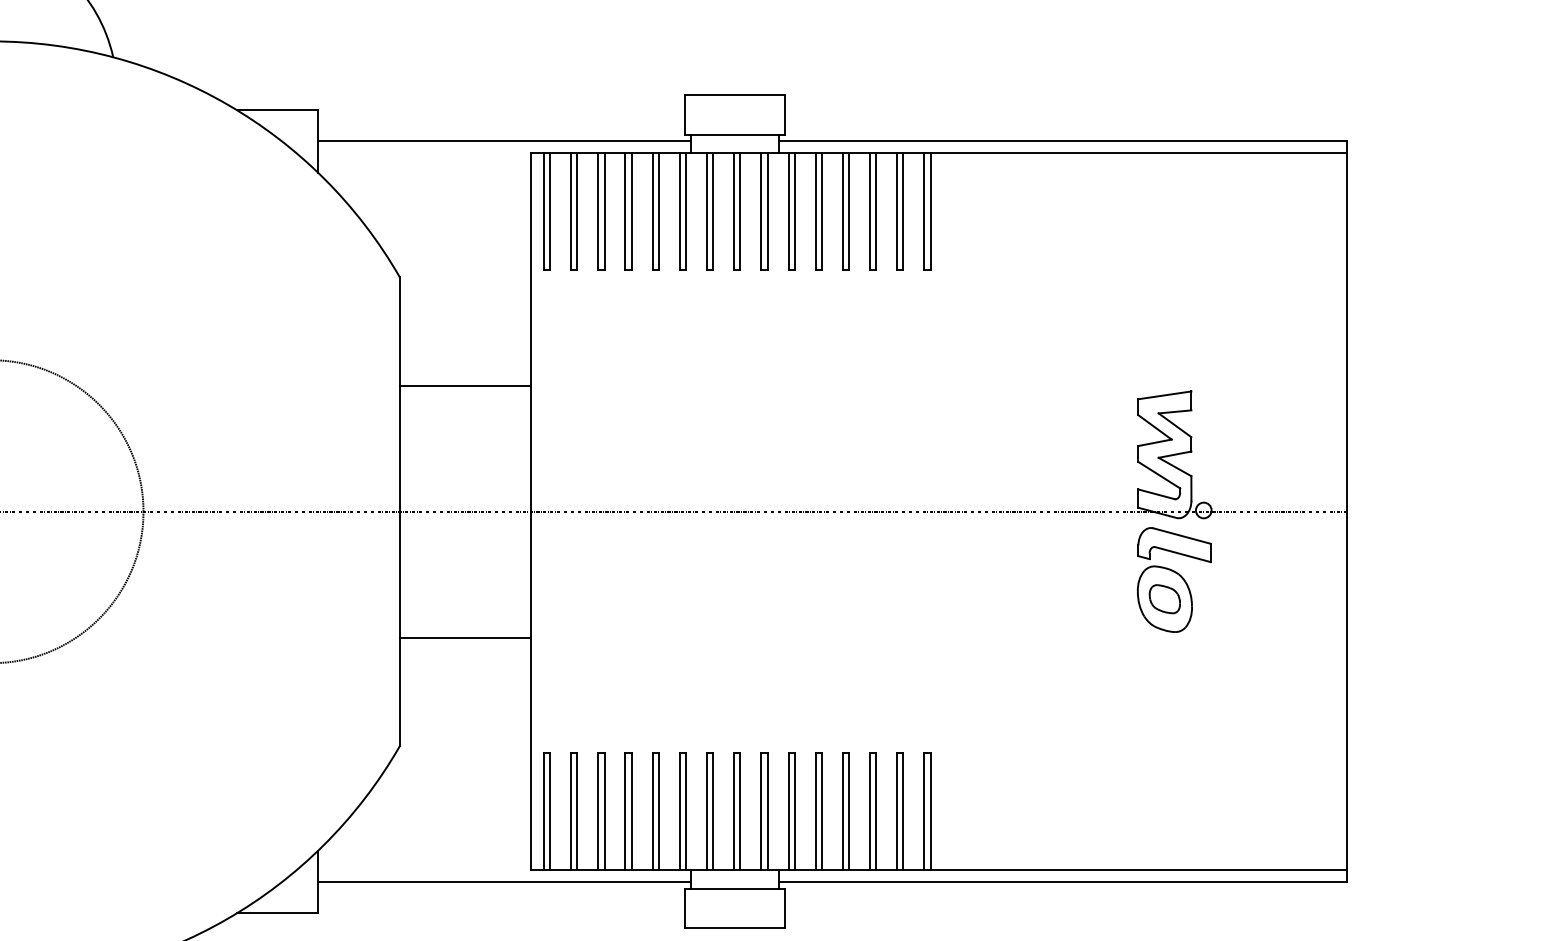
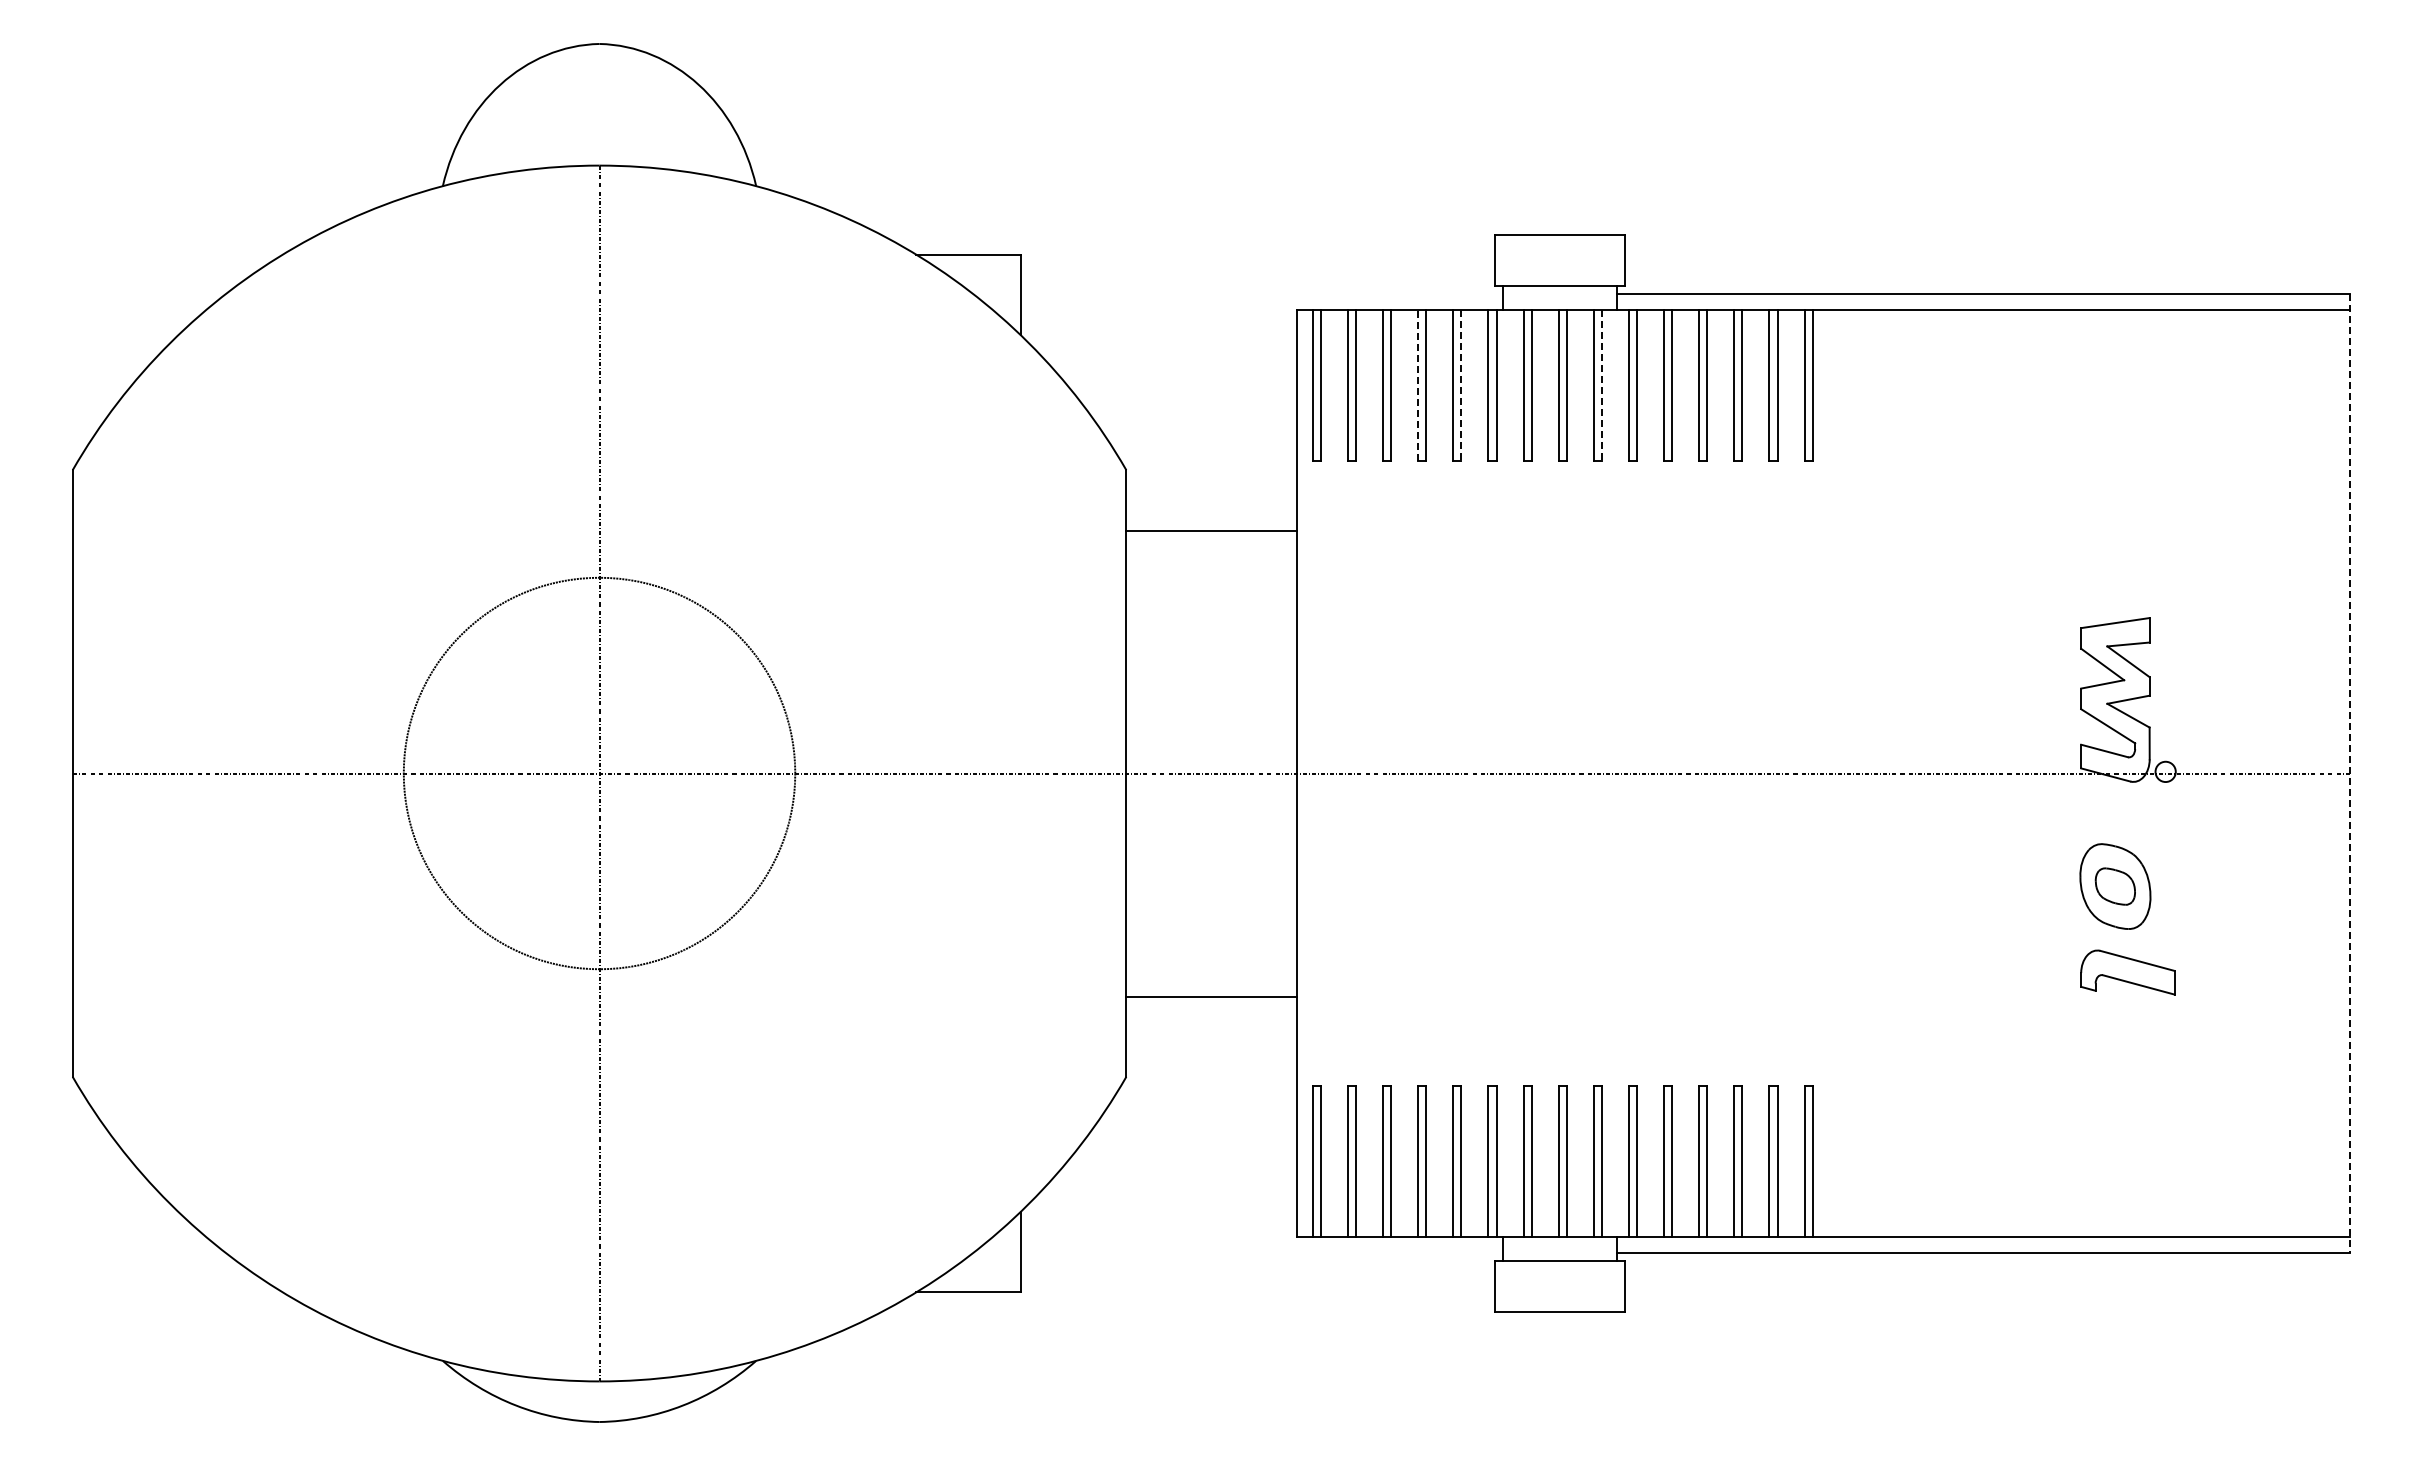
line: (505, 141) -> (1262, 294), removed
line: (625, 211) -> (1418, 385), solid -> dashed
line: (658, 211) -> (1461, 385), solid -> dashed
line: (767, 211) -> (1601, 385), solid -> dashed
line: (465, 385) -> (1211, 530), moved
line: (1346, 512) -> (2350, 774), solid -> dashed
part: (1174, 544) -> (2127, 972), moved
line: (465, 637) -> (1211, 996), moved
line: (505, 882) -> (1262, 1252), removed

